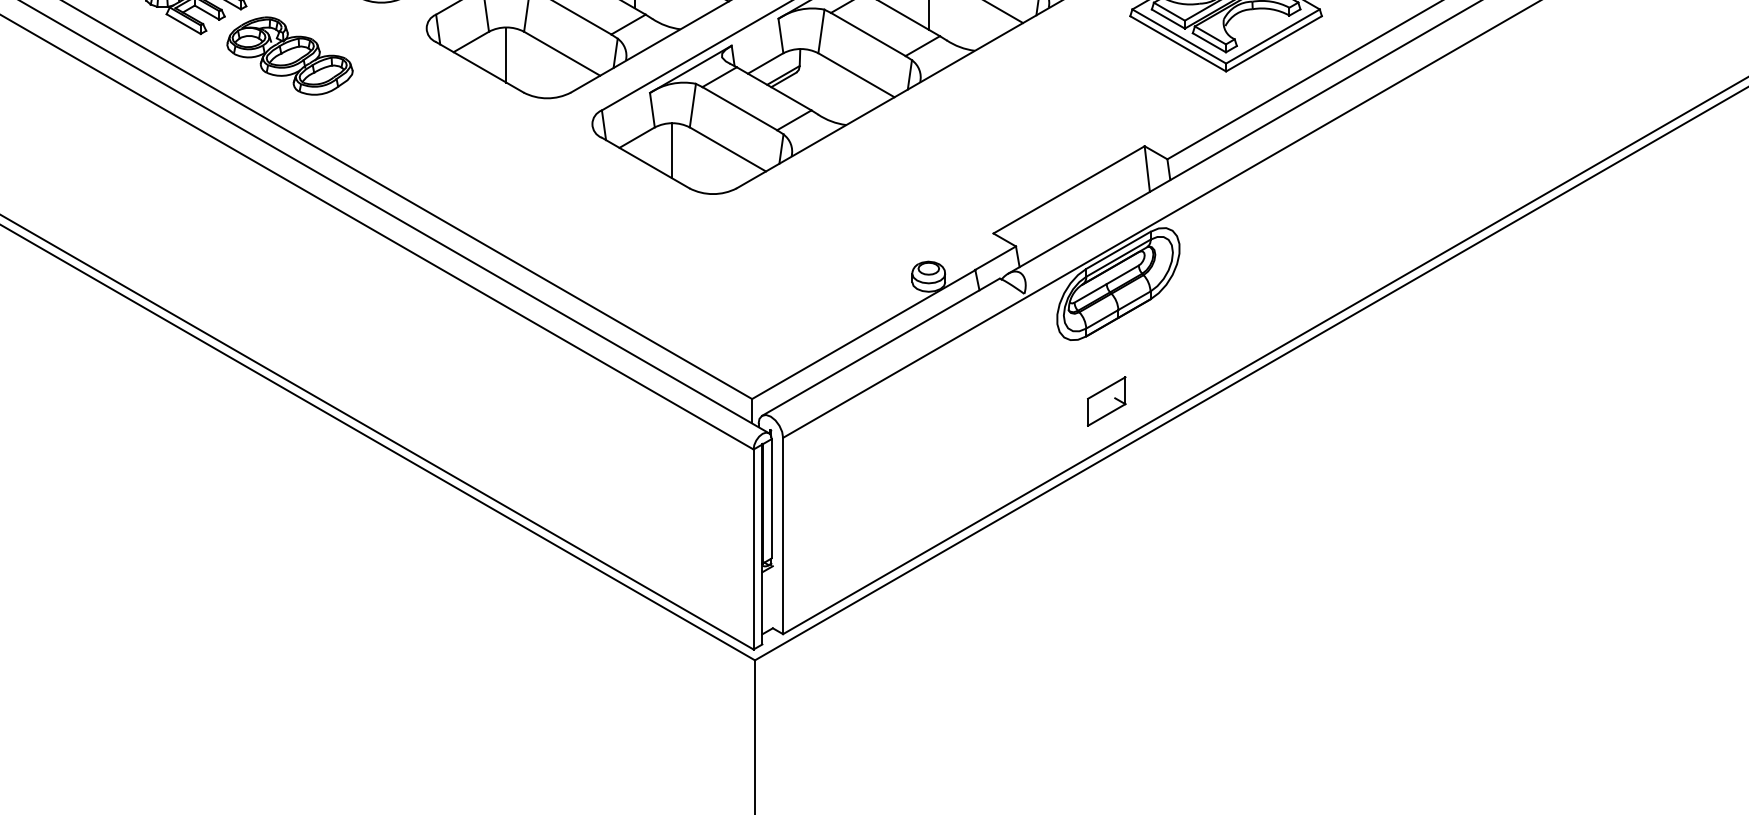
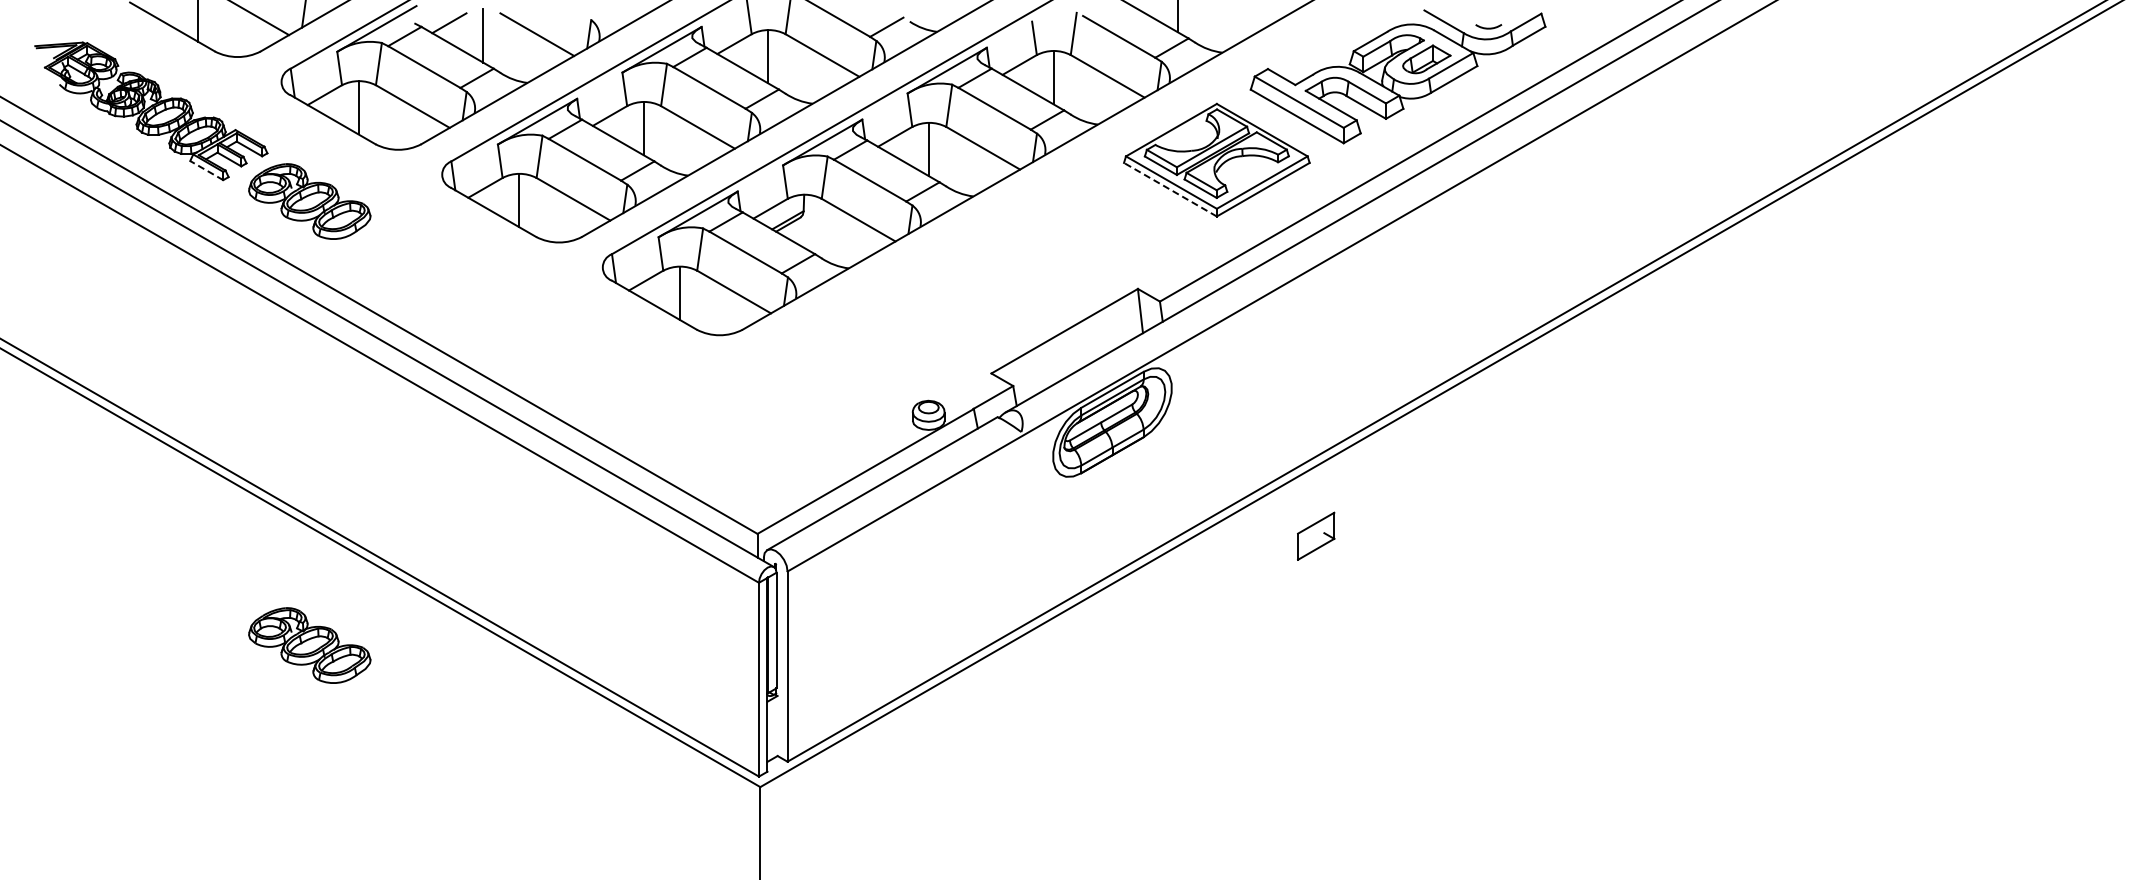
line: (183, 24) -> (206, 170), solid -> dashed
line: (1178, 43) -> (1170, 189), solid -> dashed
part: (1107, 400) -> (1316, 535), moved
part: (289, 514) -> (309, 645), added

